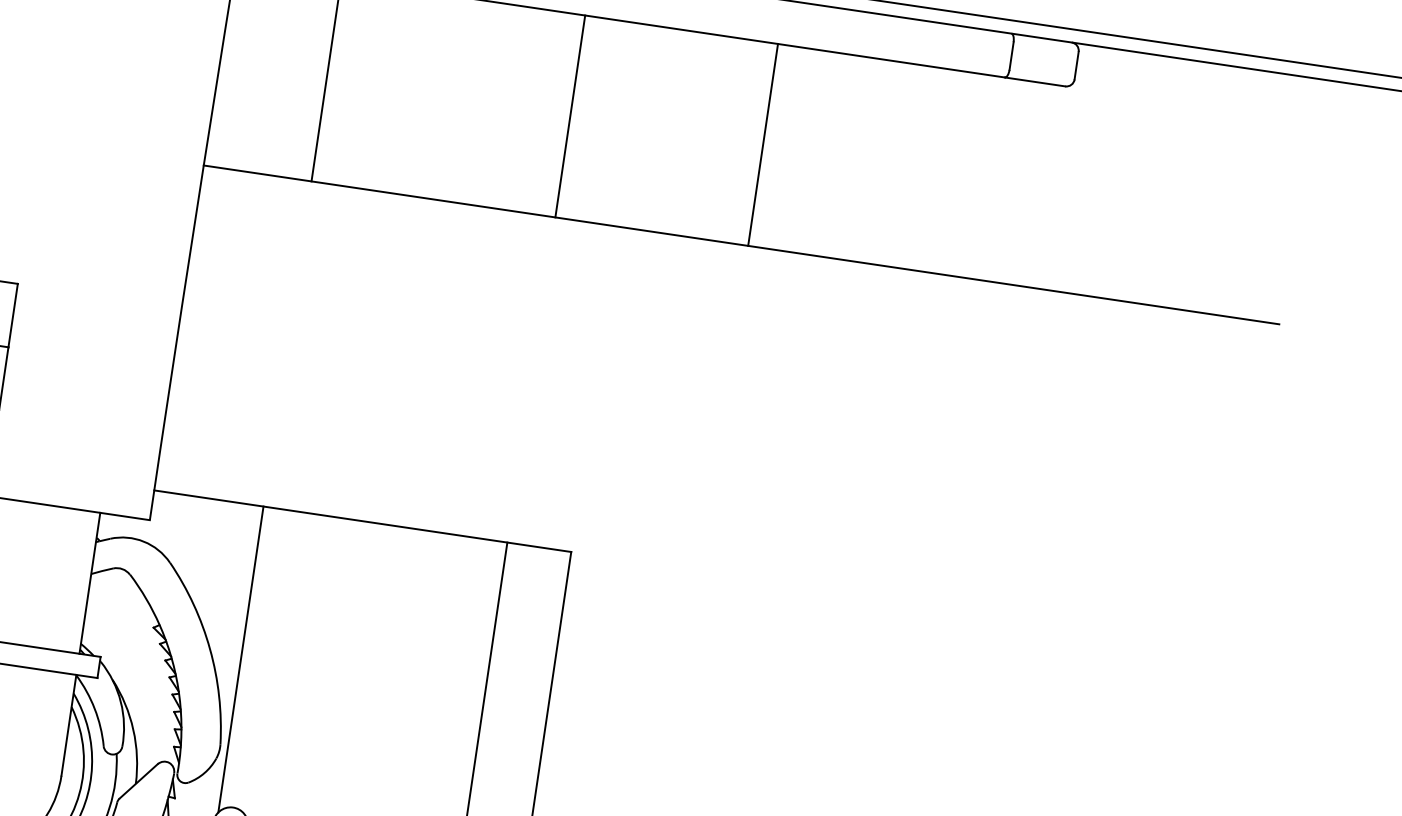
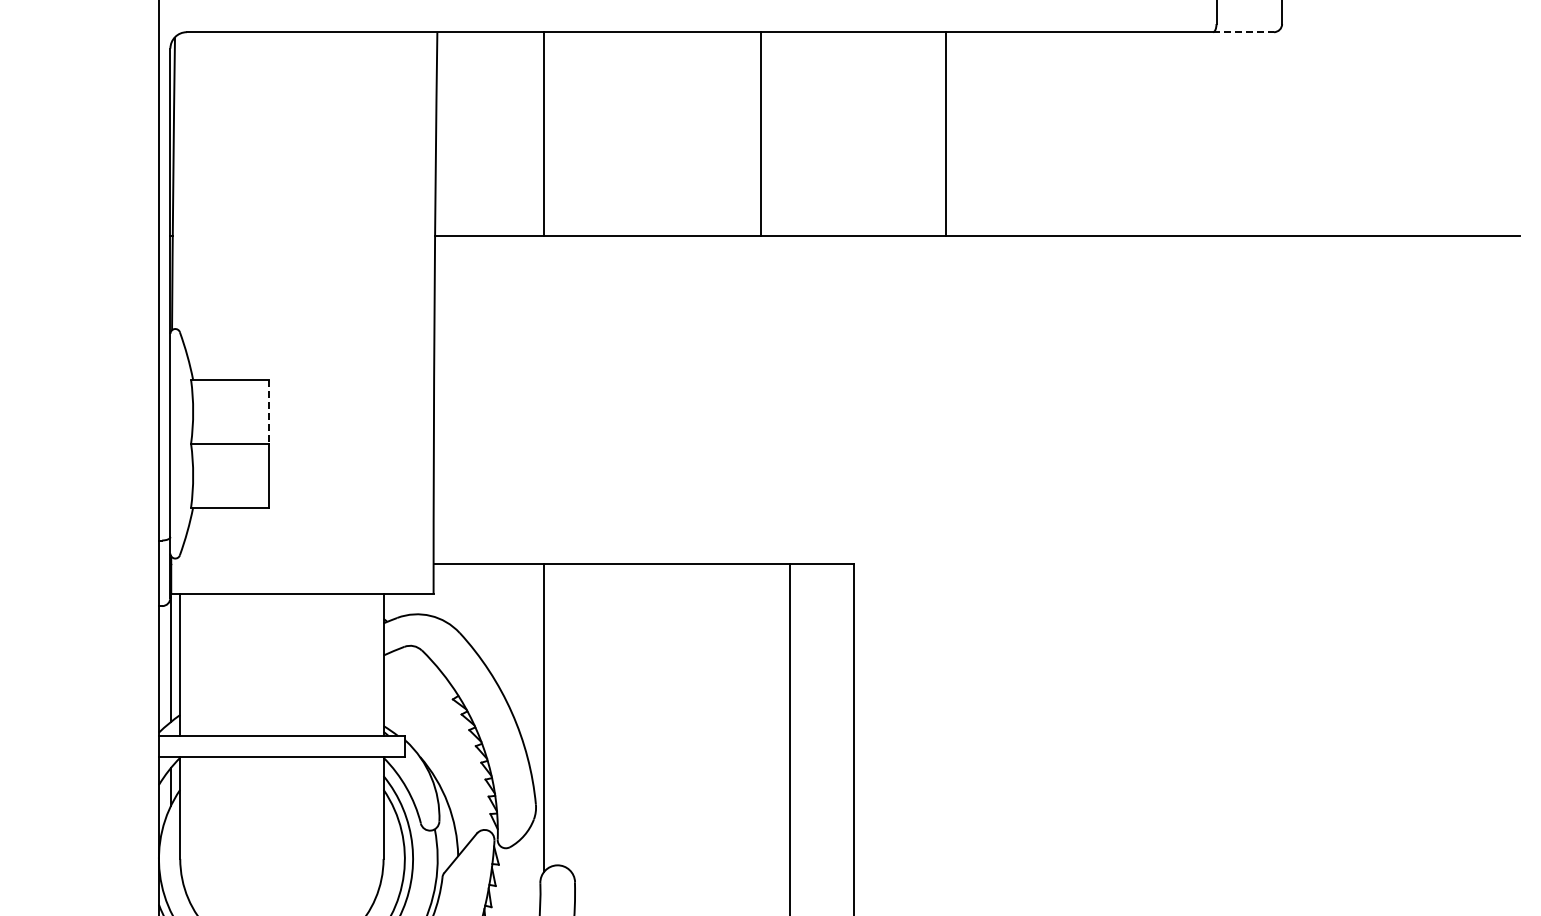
line: (1036, 82) -> (1244, 32), solid -> dashed
line: (570, 115) -> (760, 133), moved
line: (763, 144) -> (946, 133), moved
line: (12, 315) -> (268, 411), solid -> dashed

